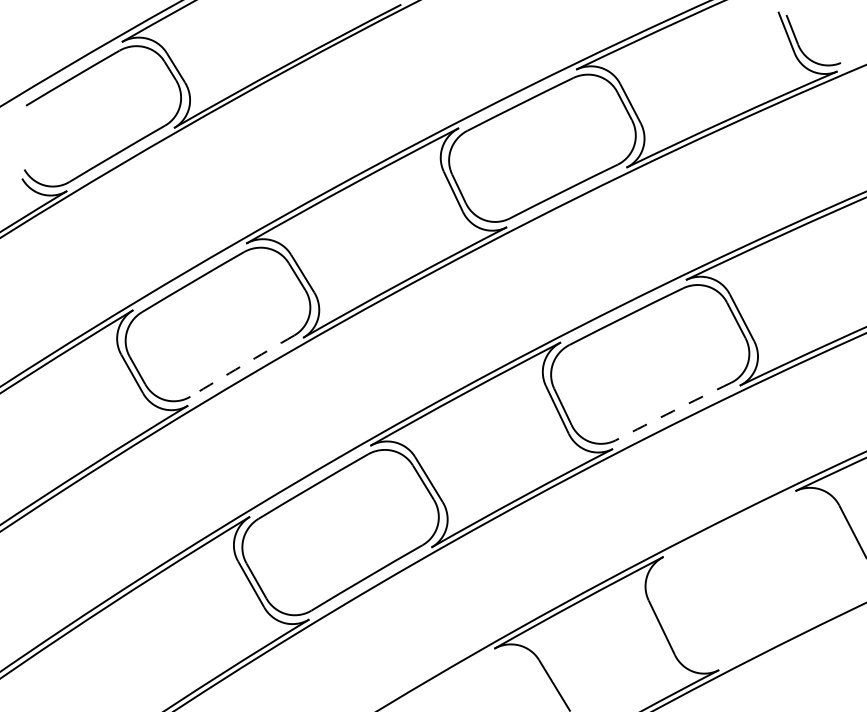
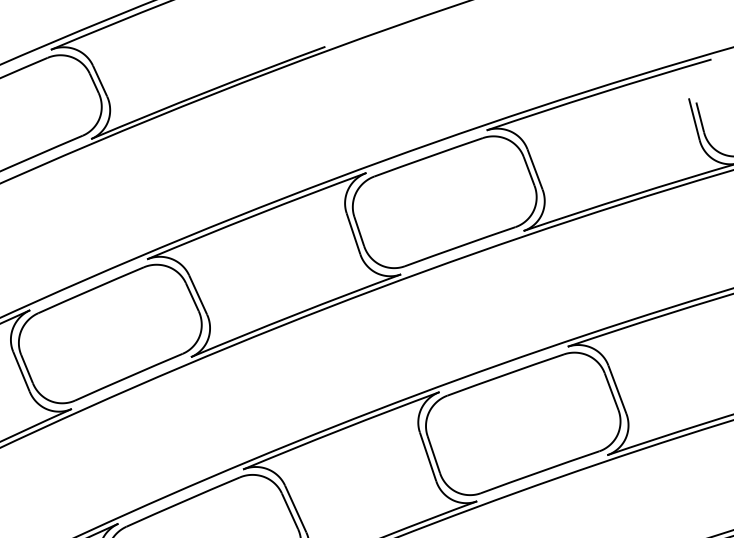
arc: (242, 365) -> (129, 376), dashed -> solid
arc: (673, 411) -> (540, 472), dashed -> solid

